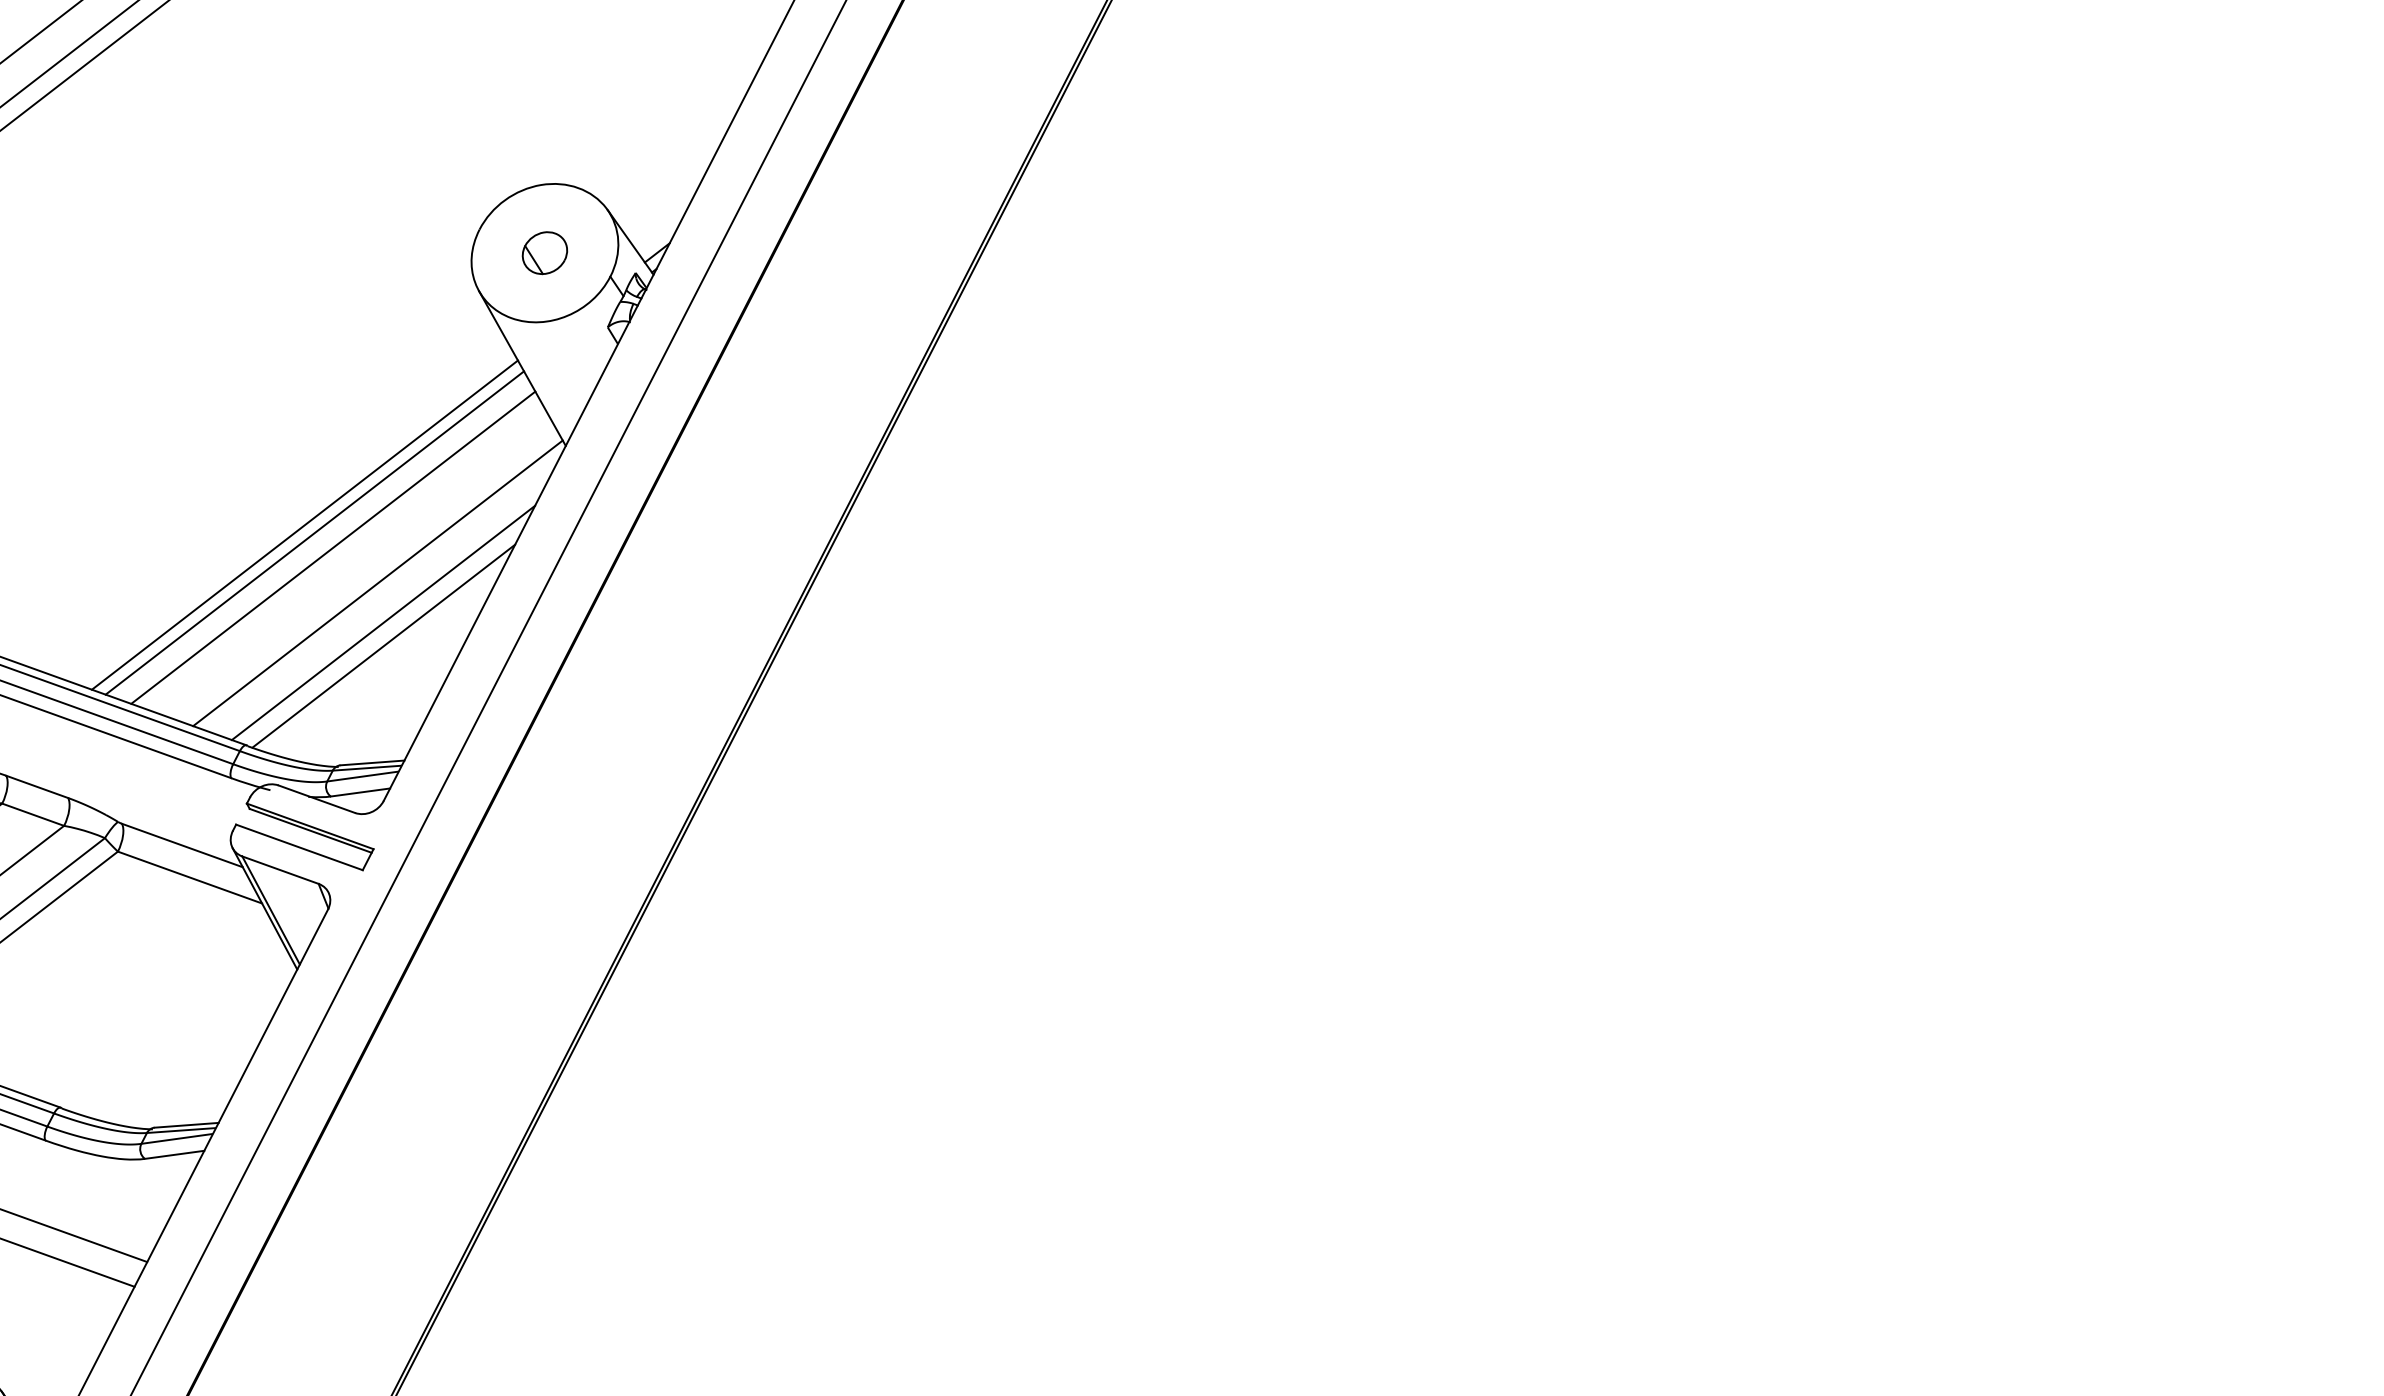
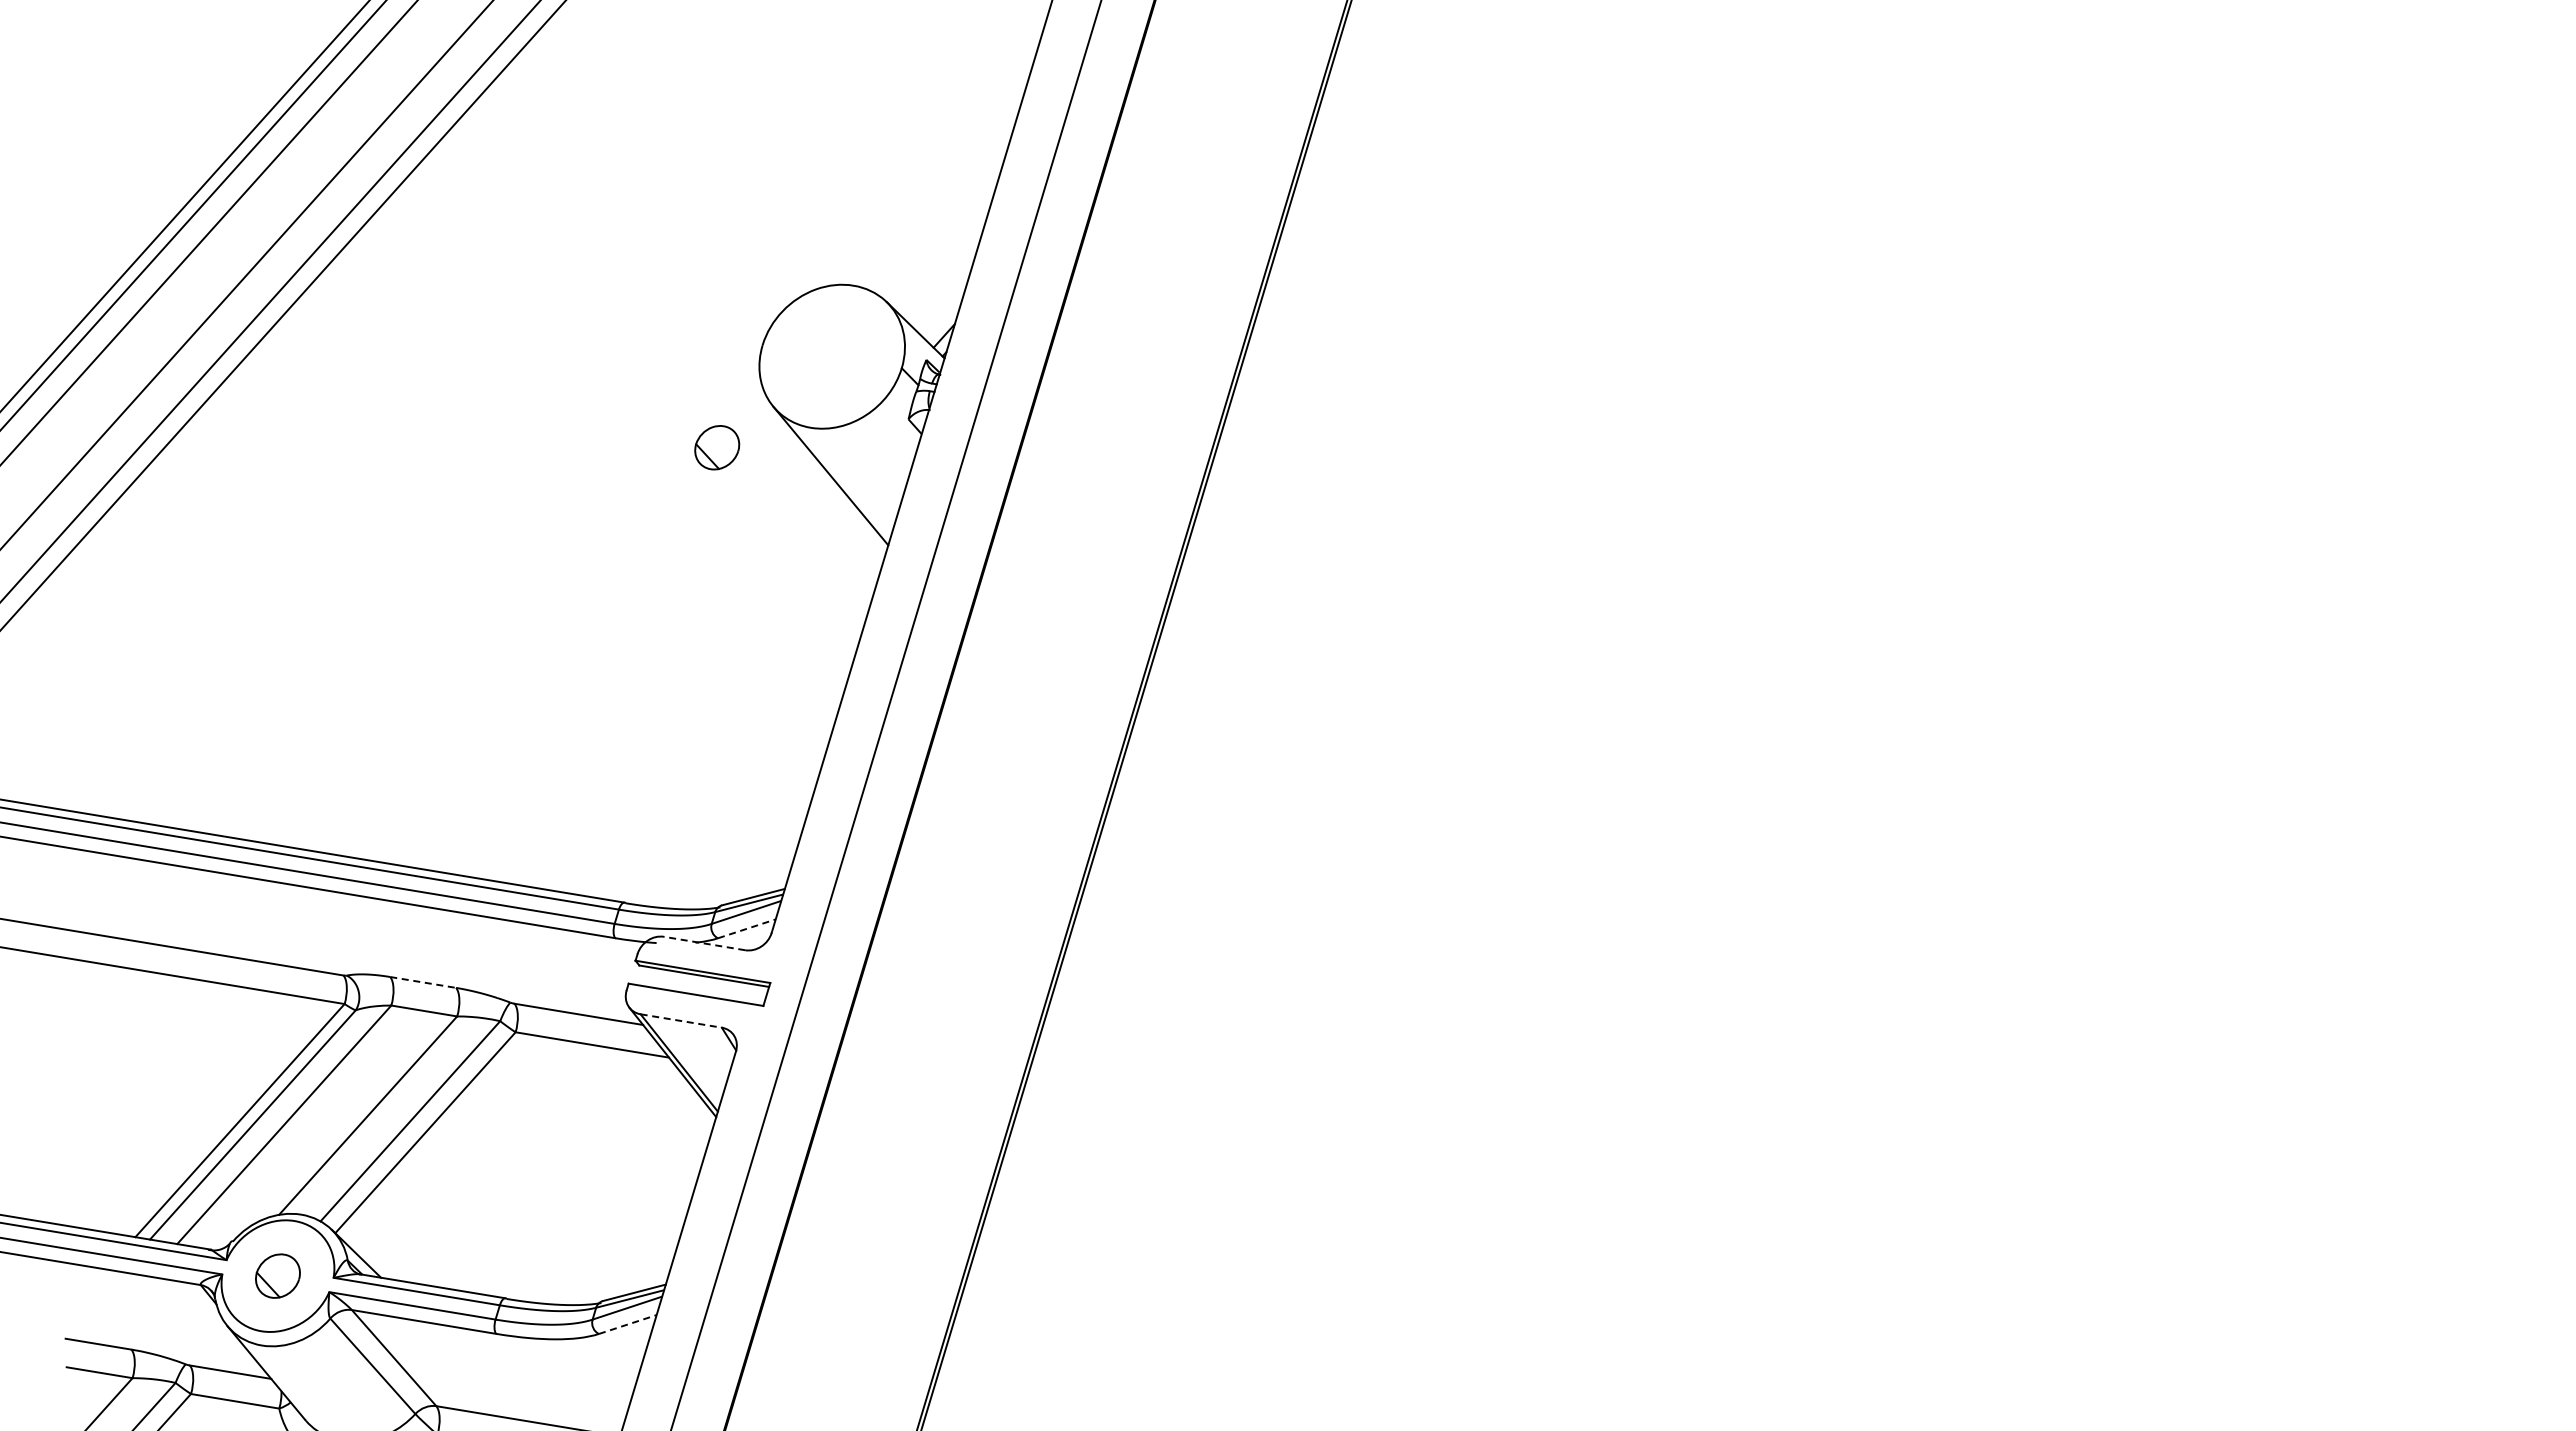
part: (545, 252) -> (717, 447), moved
line: (305, 524) -> (642, 671), removed
line: (314, 532) -> (653, 677), removed
line: (332, 547) -> (674, 689), removed
line: (377, 582) -> (725, 716), removed
line: (383, 622) -> (738, 755), removed
line: (382, 645) -> (742, 778), removed
line: (37, 786) -> (423, 982), solid -> dashed
line: (361, 792) -> (747, 928), solid -> dashed
line: (316, 799) -> (704, 943), solid -> dashed
line: (280, 870) -> (681, 1021), solid -> dashed
line: (175, 1154) -> (628, 1324), solid -> dashed

